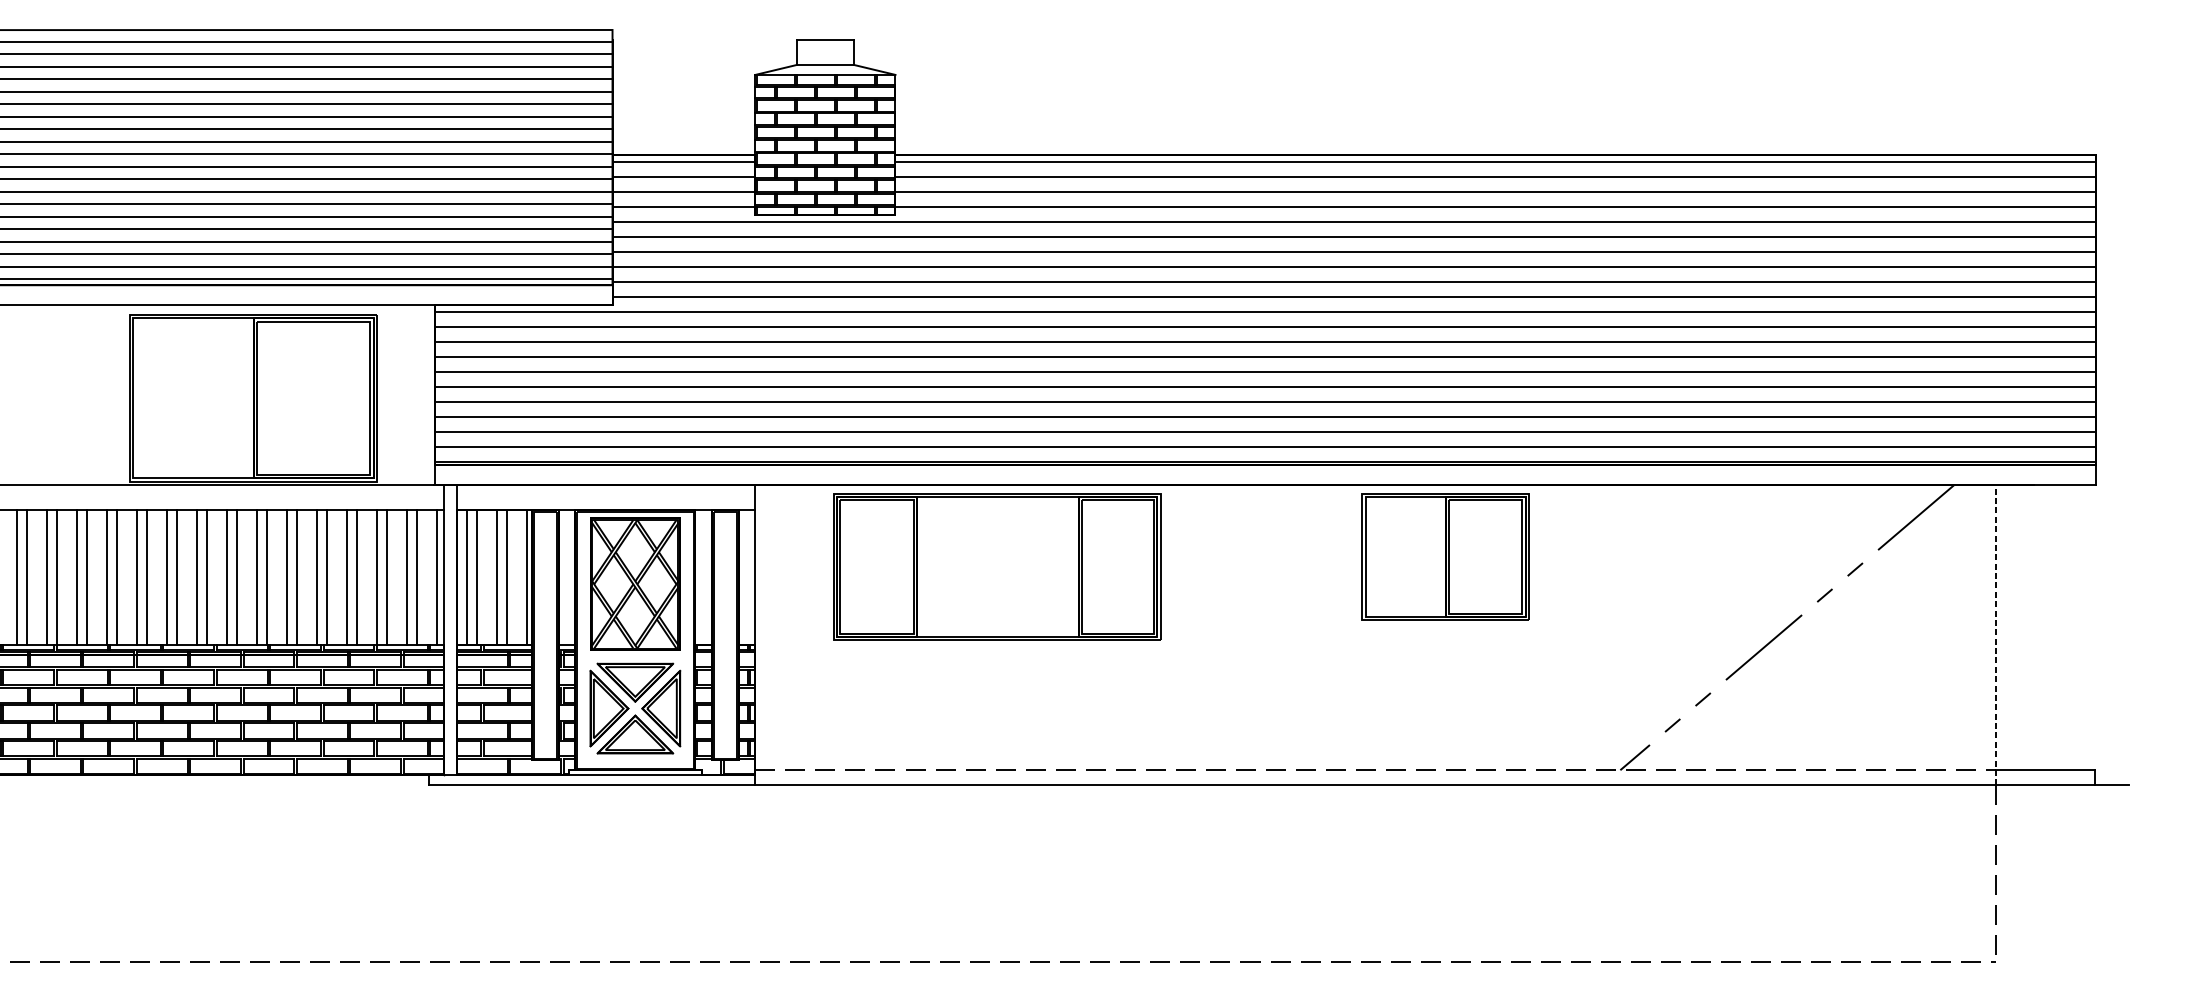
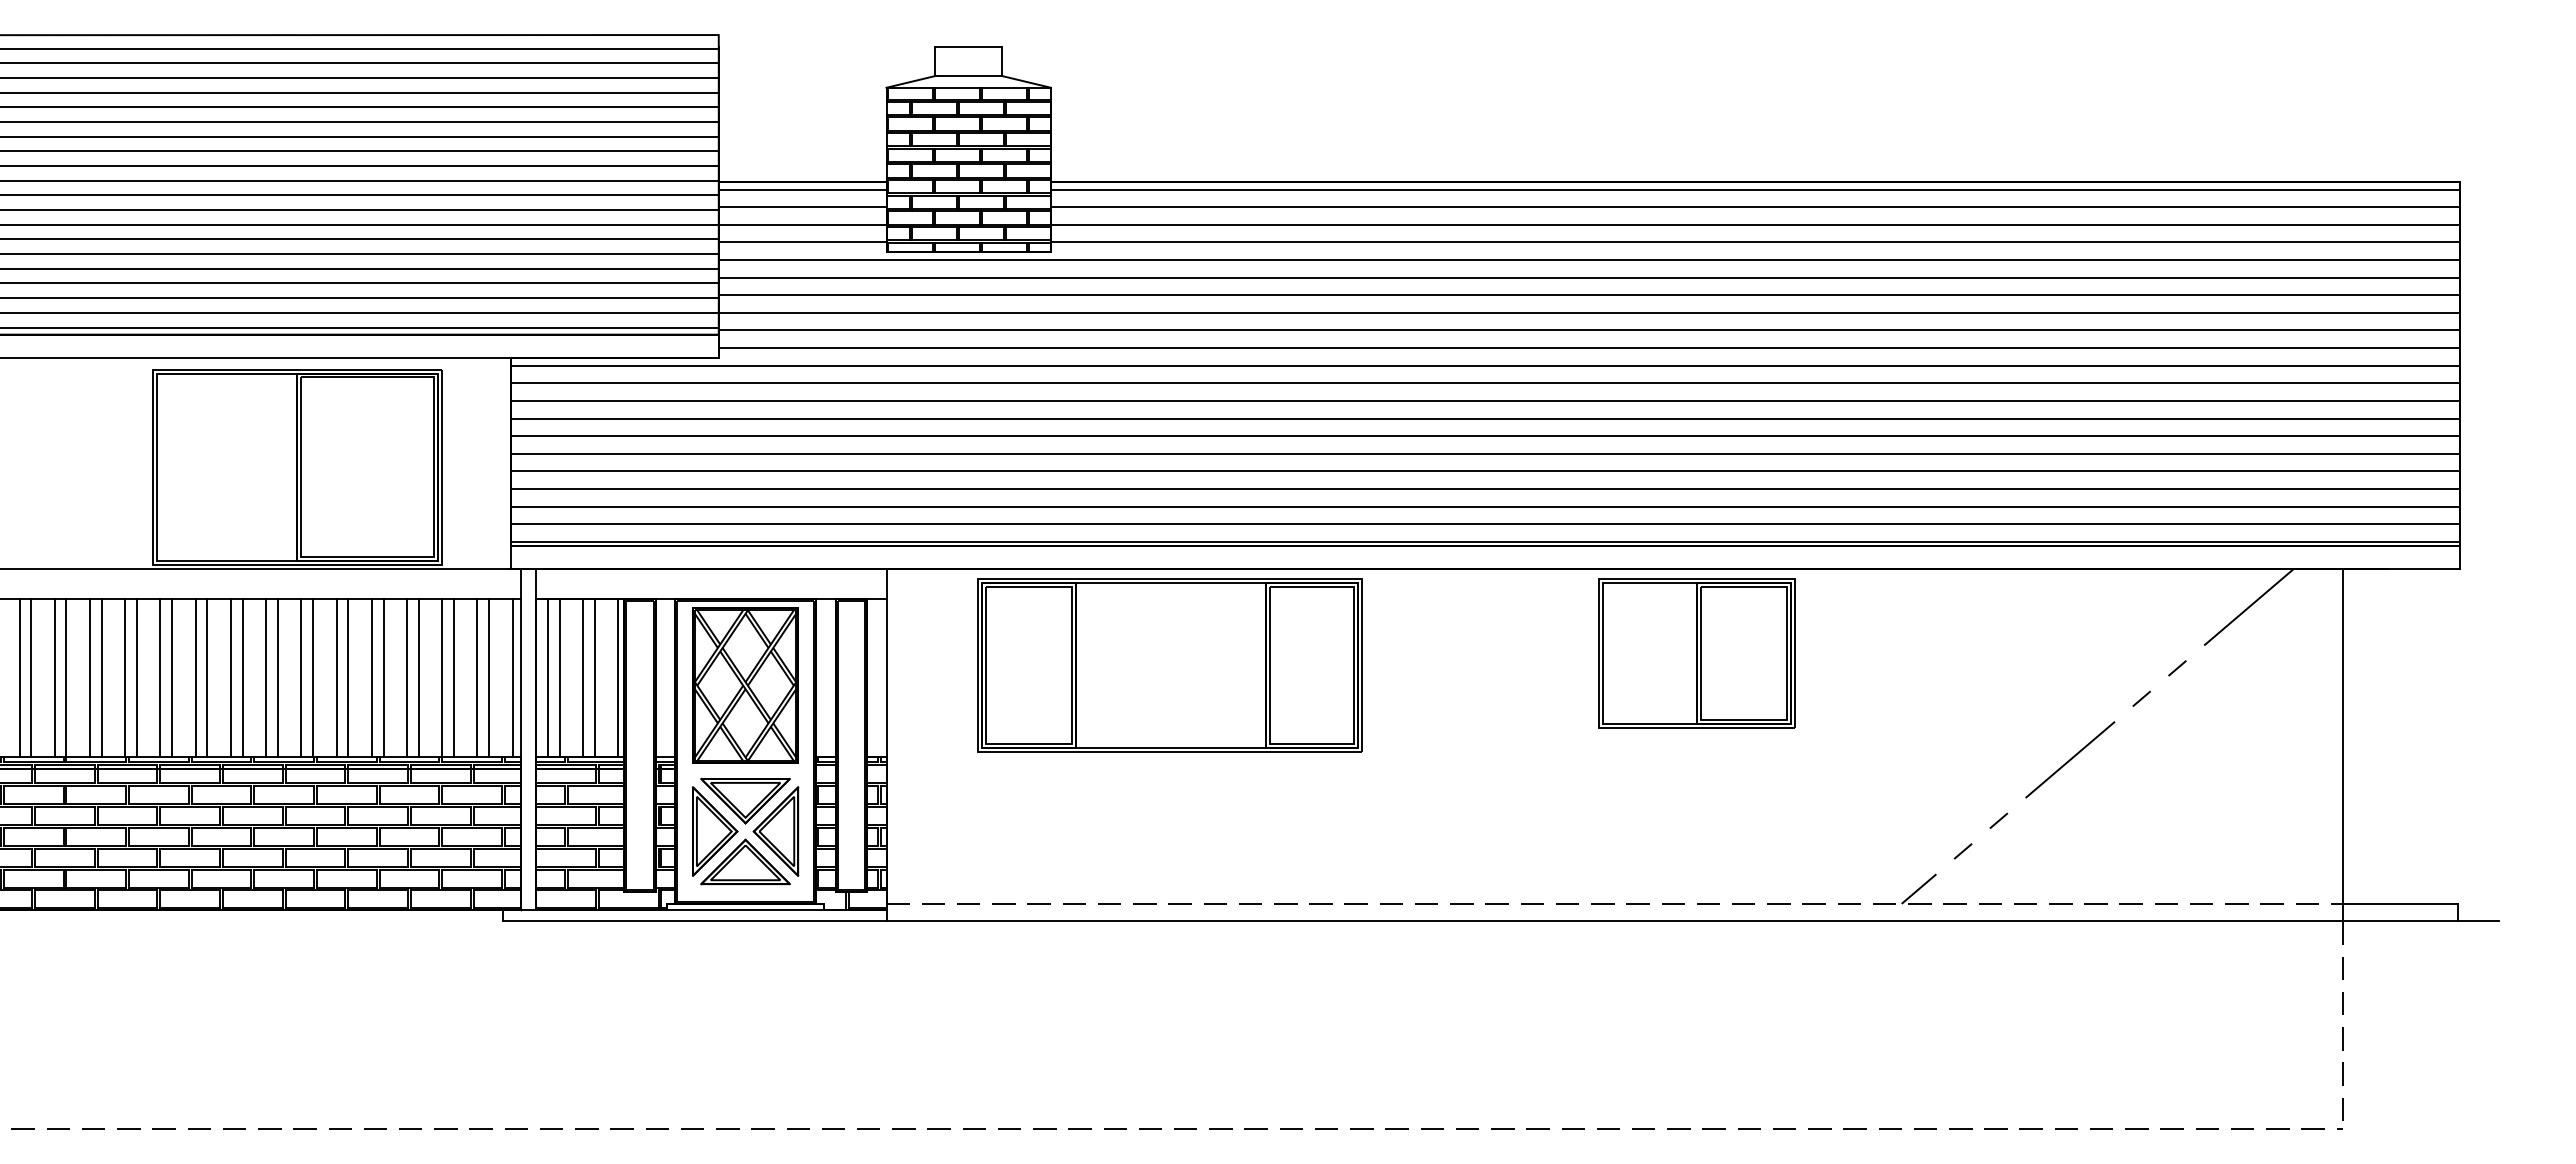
line: (1995, 634) -> (2342, 744), dashed -> solid

